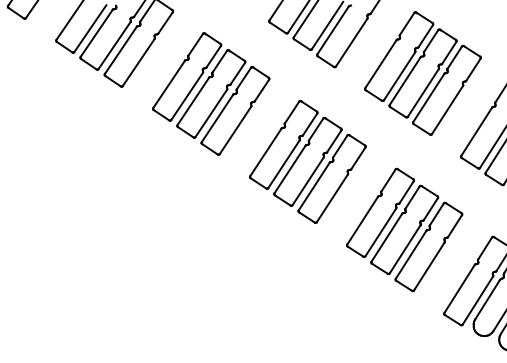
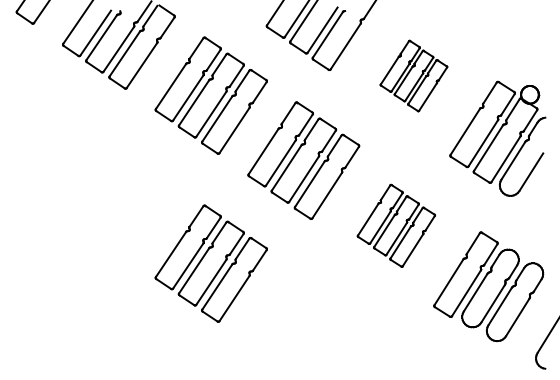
part: (422, 72) -> (413, 75), size x0.6
part: (404, 229) -> (396, 225), size x0.7
part: (210, 269) -> (210, 263), added

